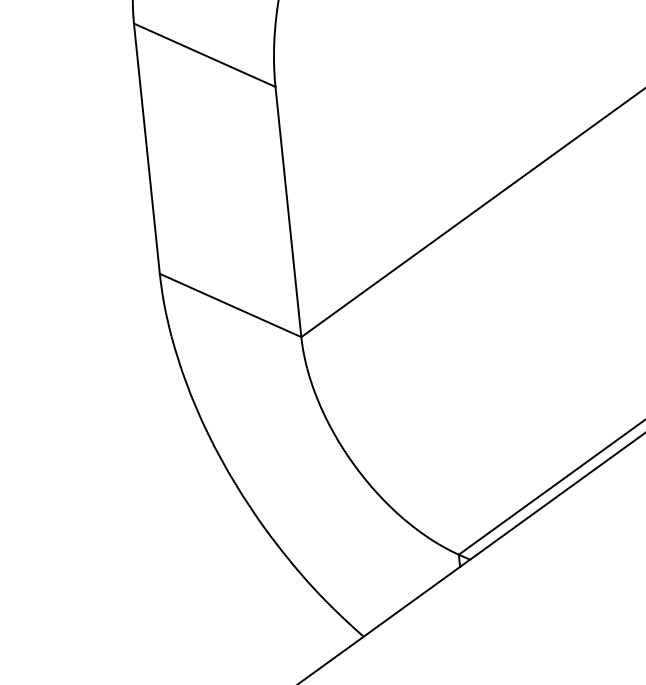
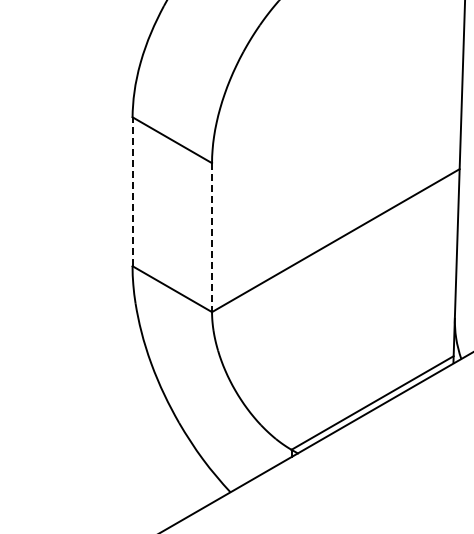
line: (146, 148) -> (132, 191), solid -> dashed
line: (289, 213) -> (212, 238), solid -> dashed

